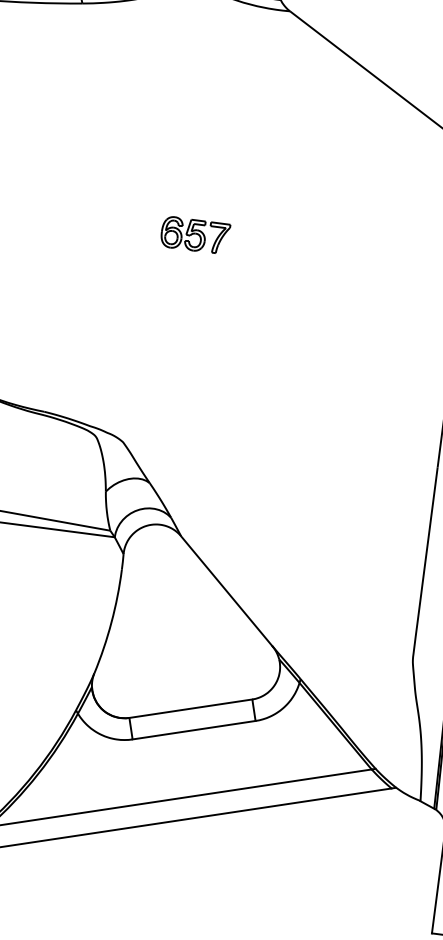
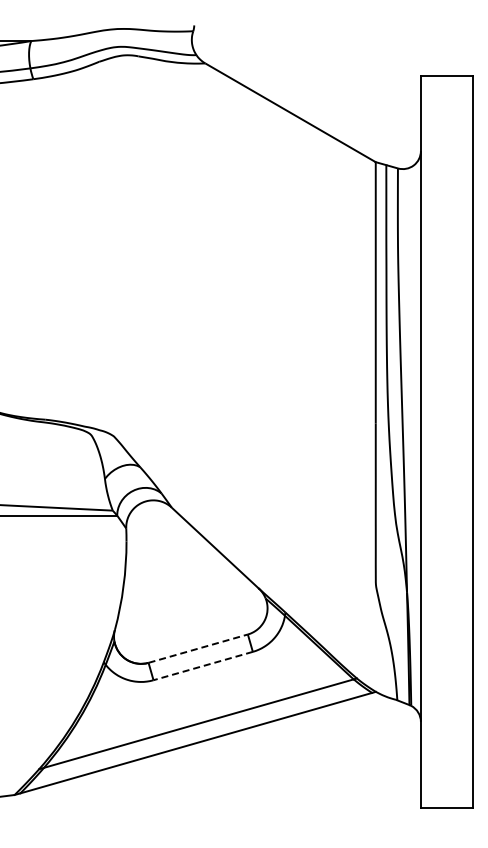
part: (194, 234) -> (150, 257), removed
line: (191, 708) -> (198, 648), solid -> dashed
line: (194, 730) -> (203, 666), solid -> dashed

